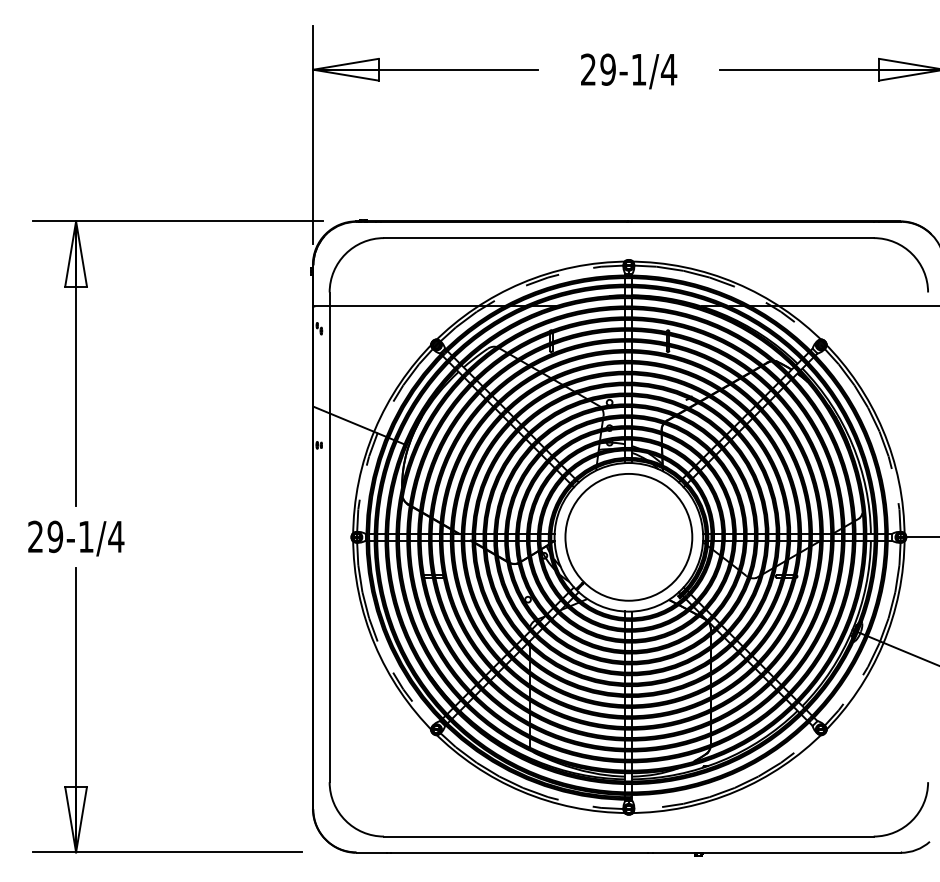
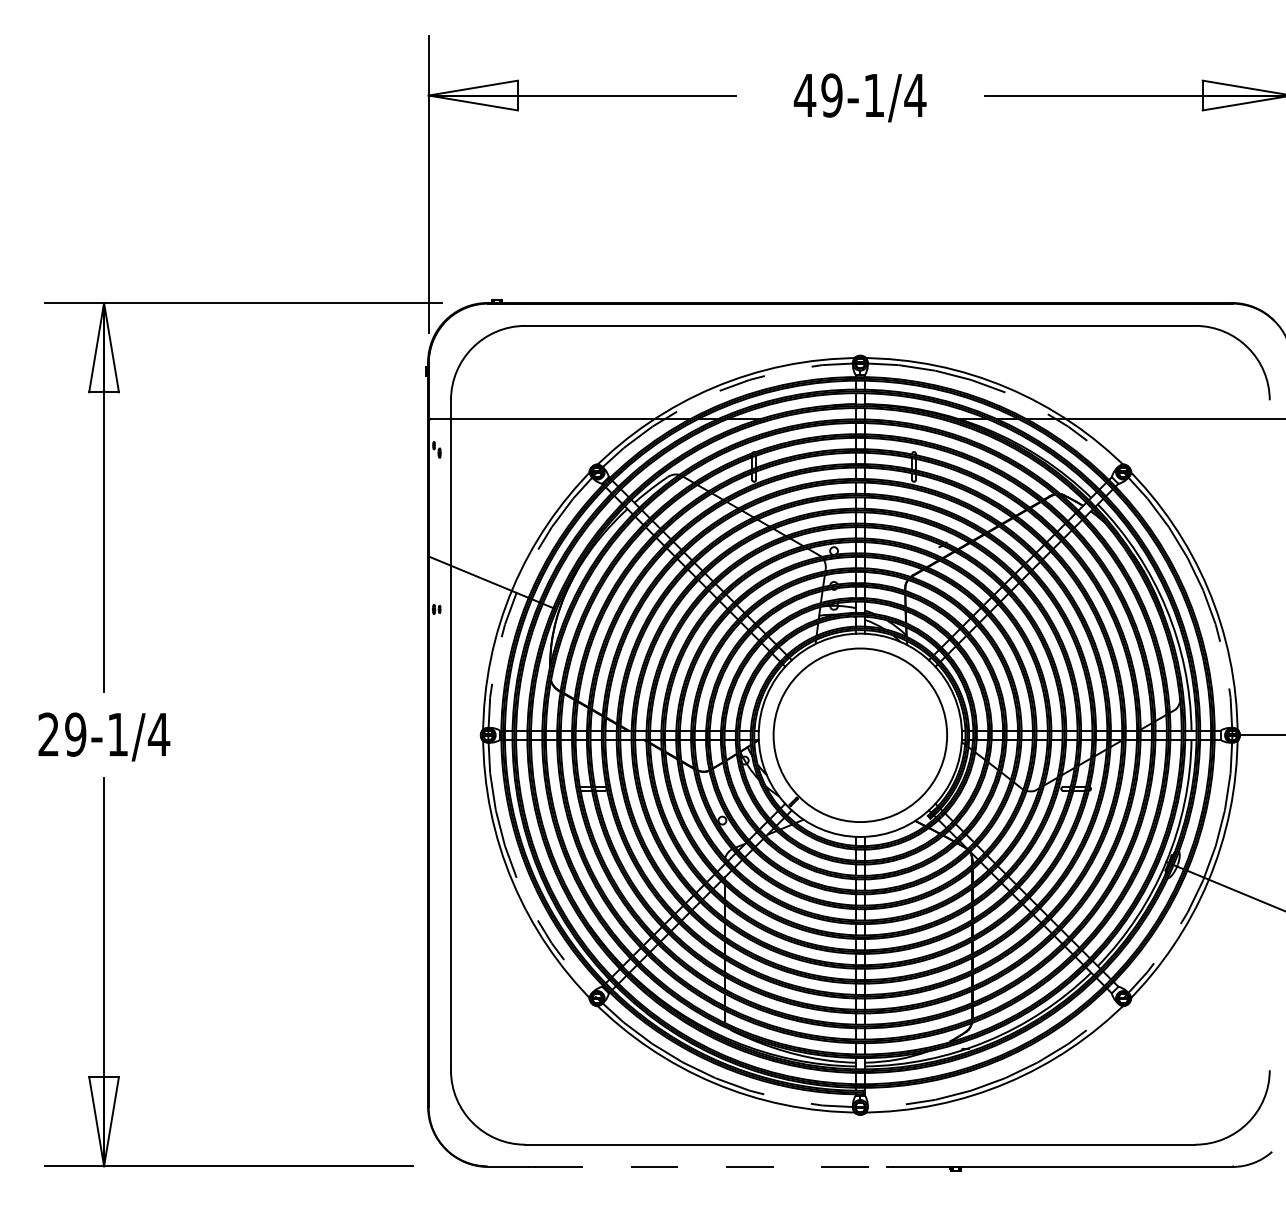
text: (588, 68) -> (804, 94), 29-1/4 -> 49-1/4
line: (520, 852) -> (711, 1166), solid -> dashed

